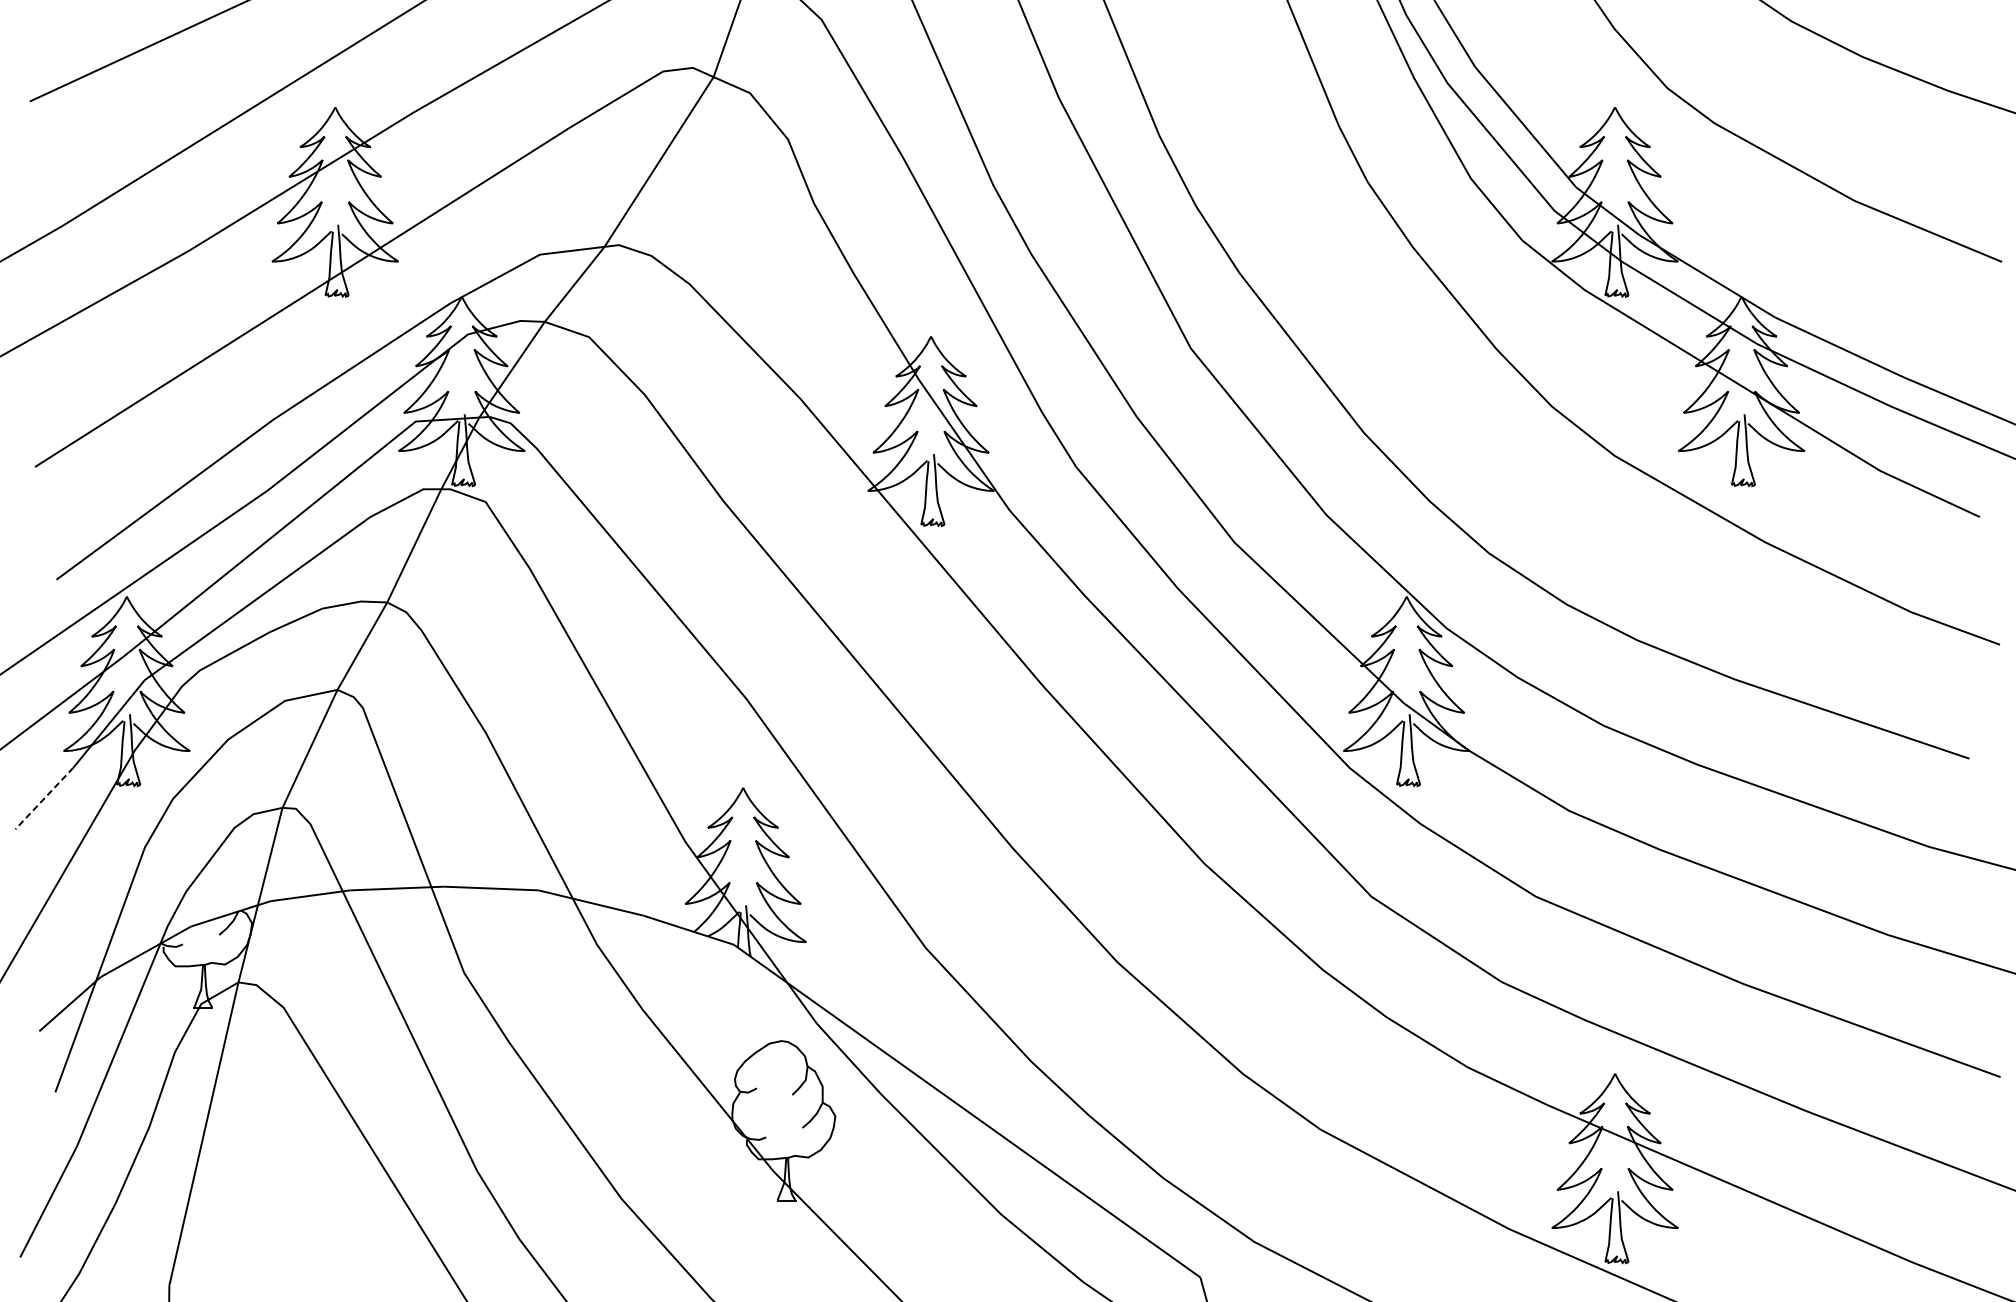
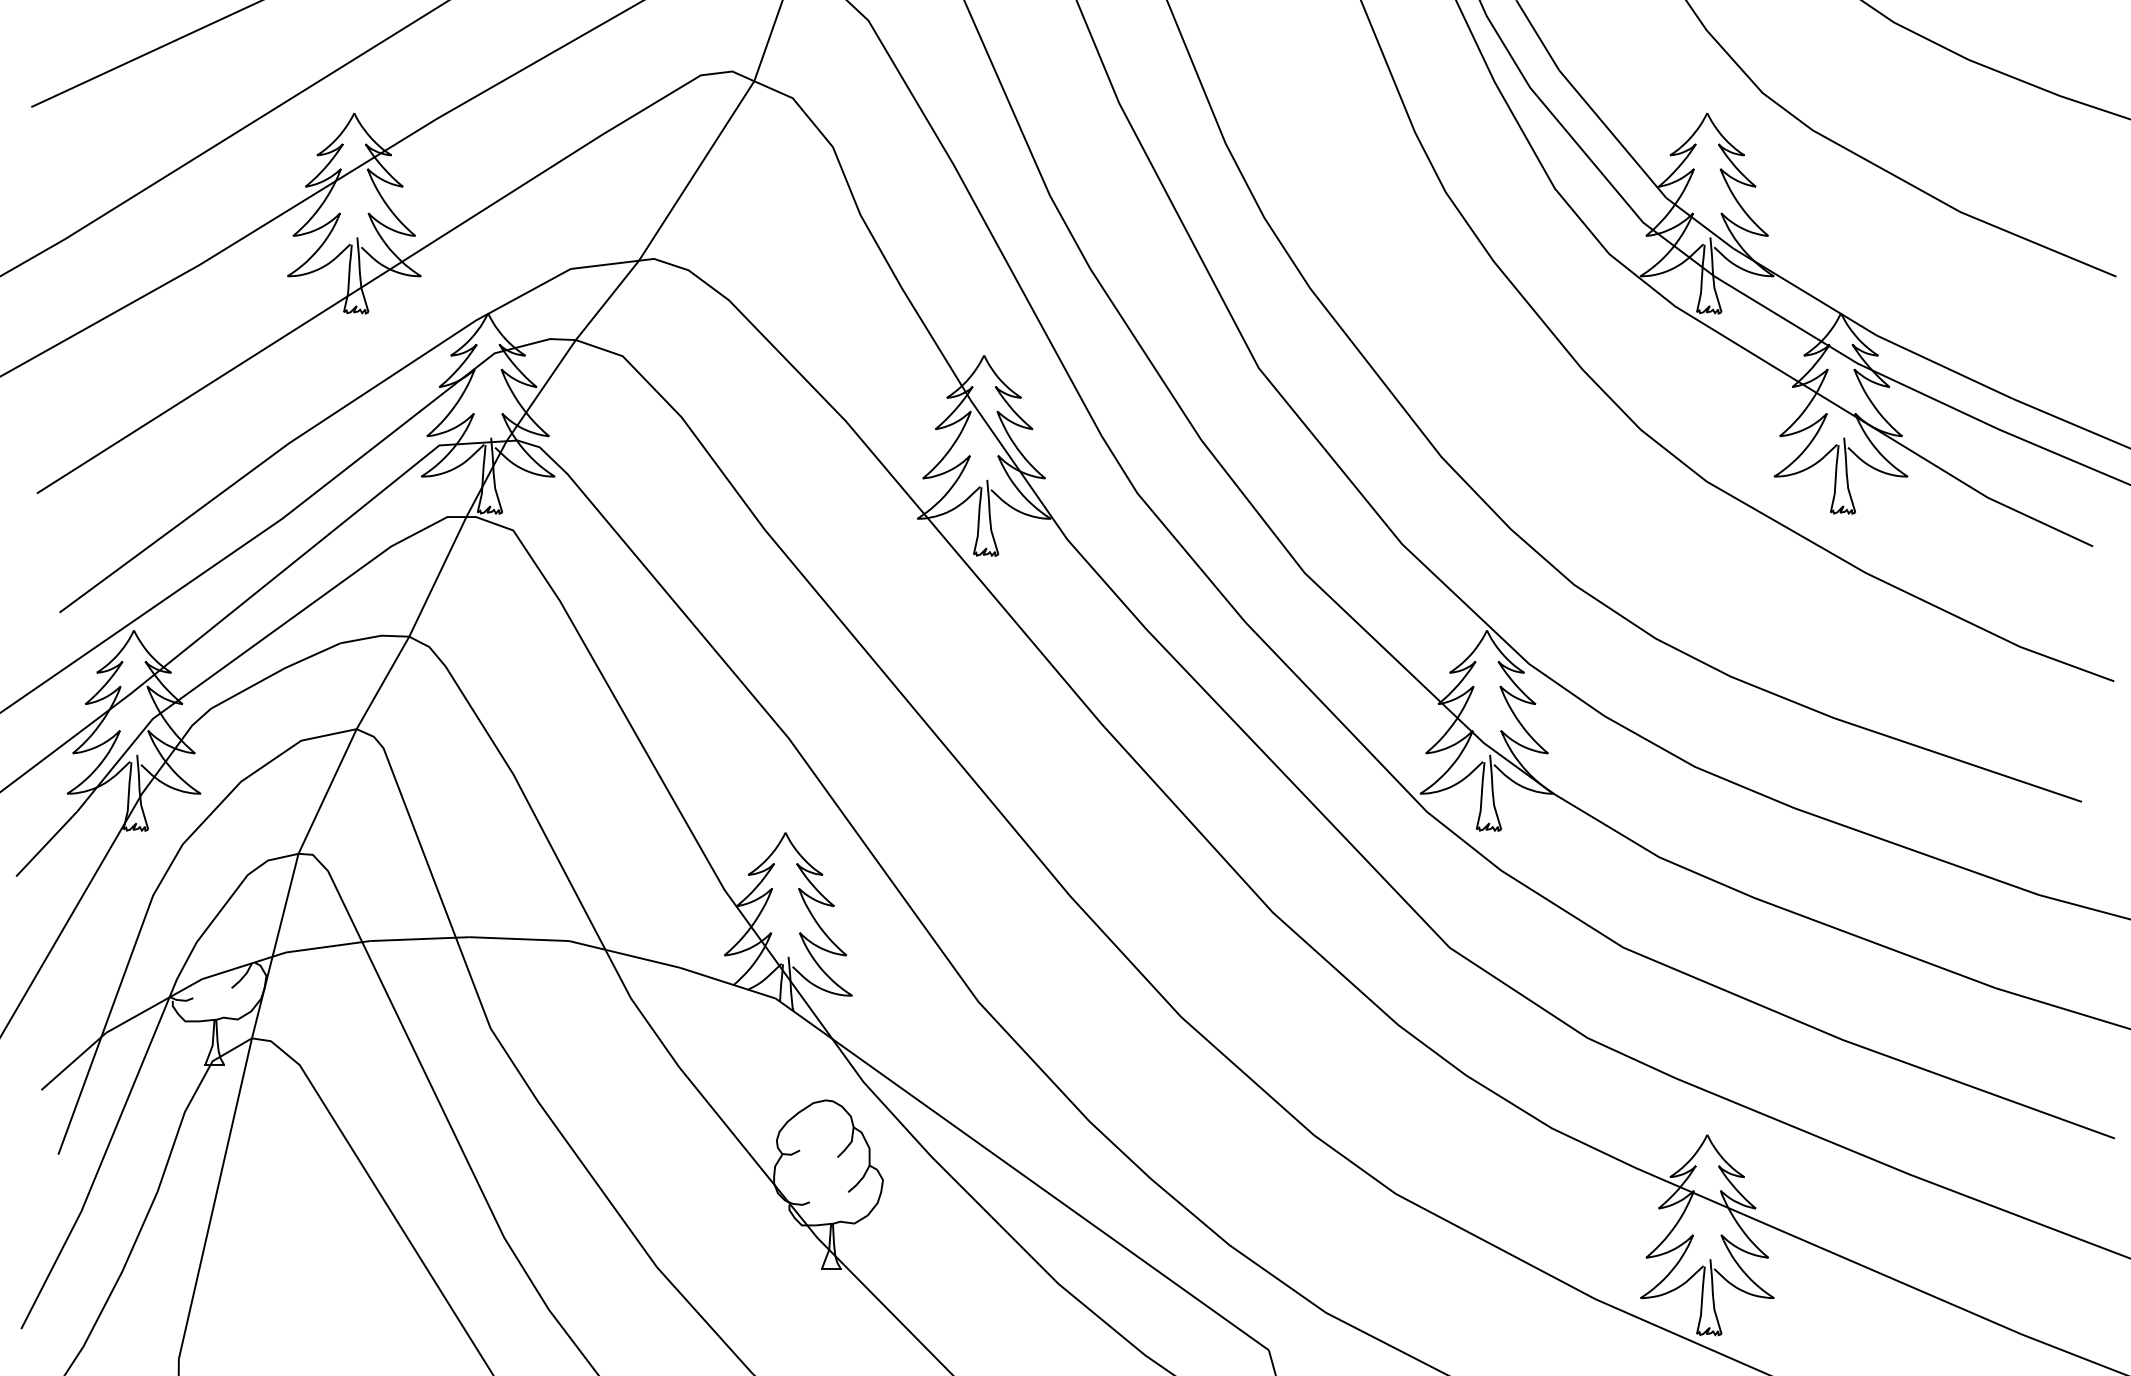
line: (44, 799) -> (46, 844), dashed -> solid

